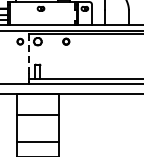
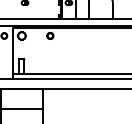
line: (28, 55) -> (12, 49), dashed -> solid

